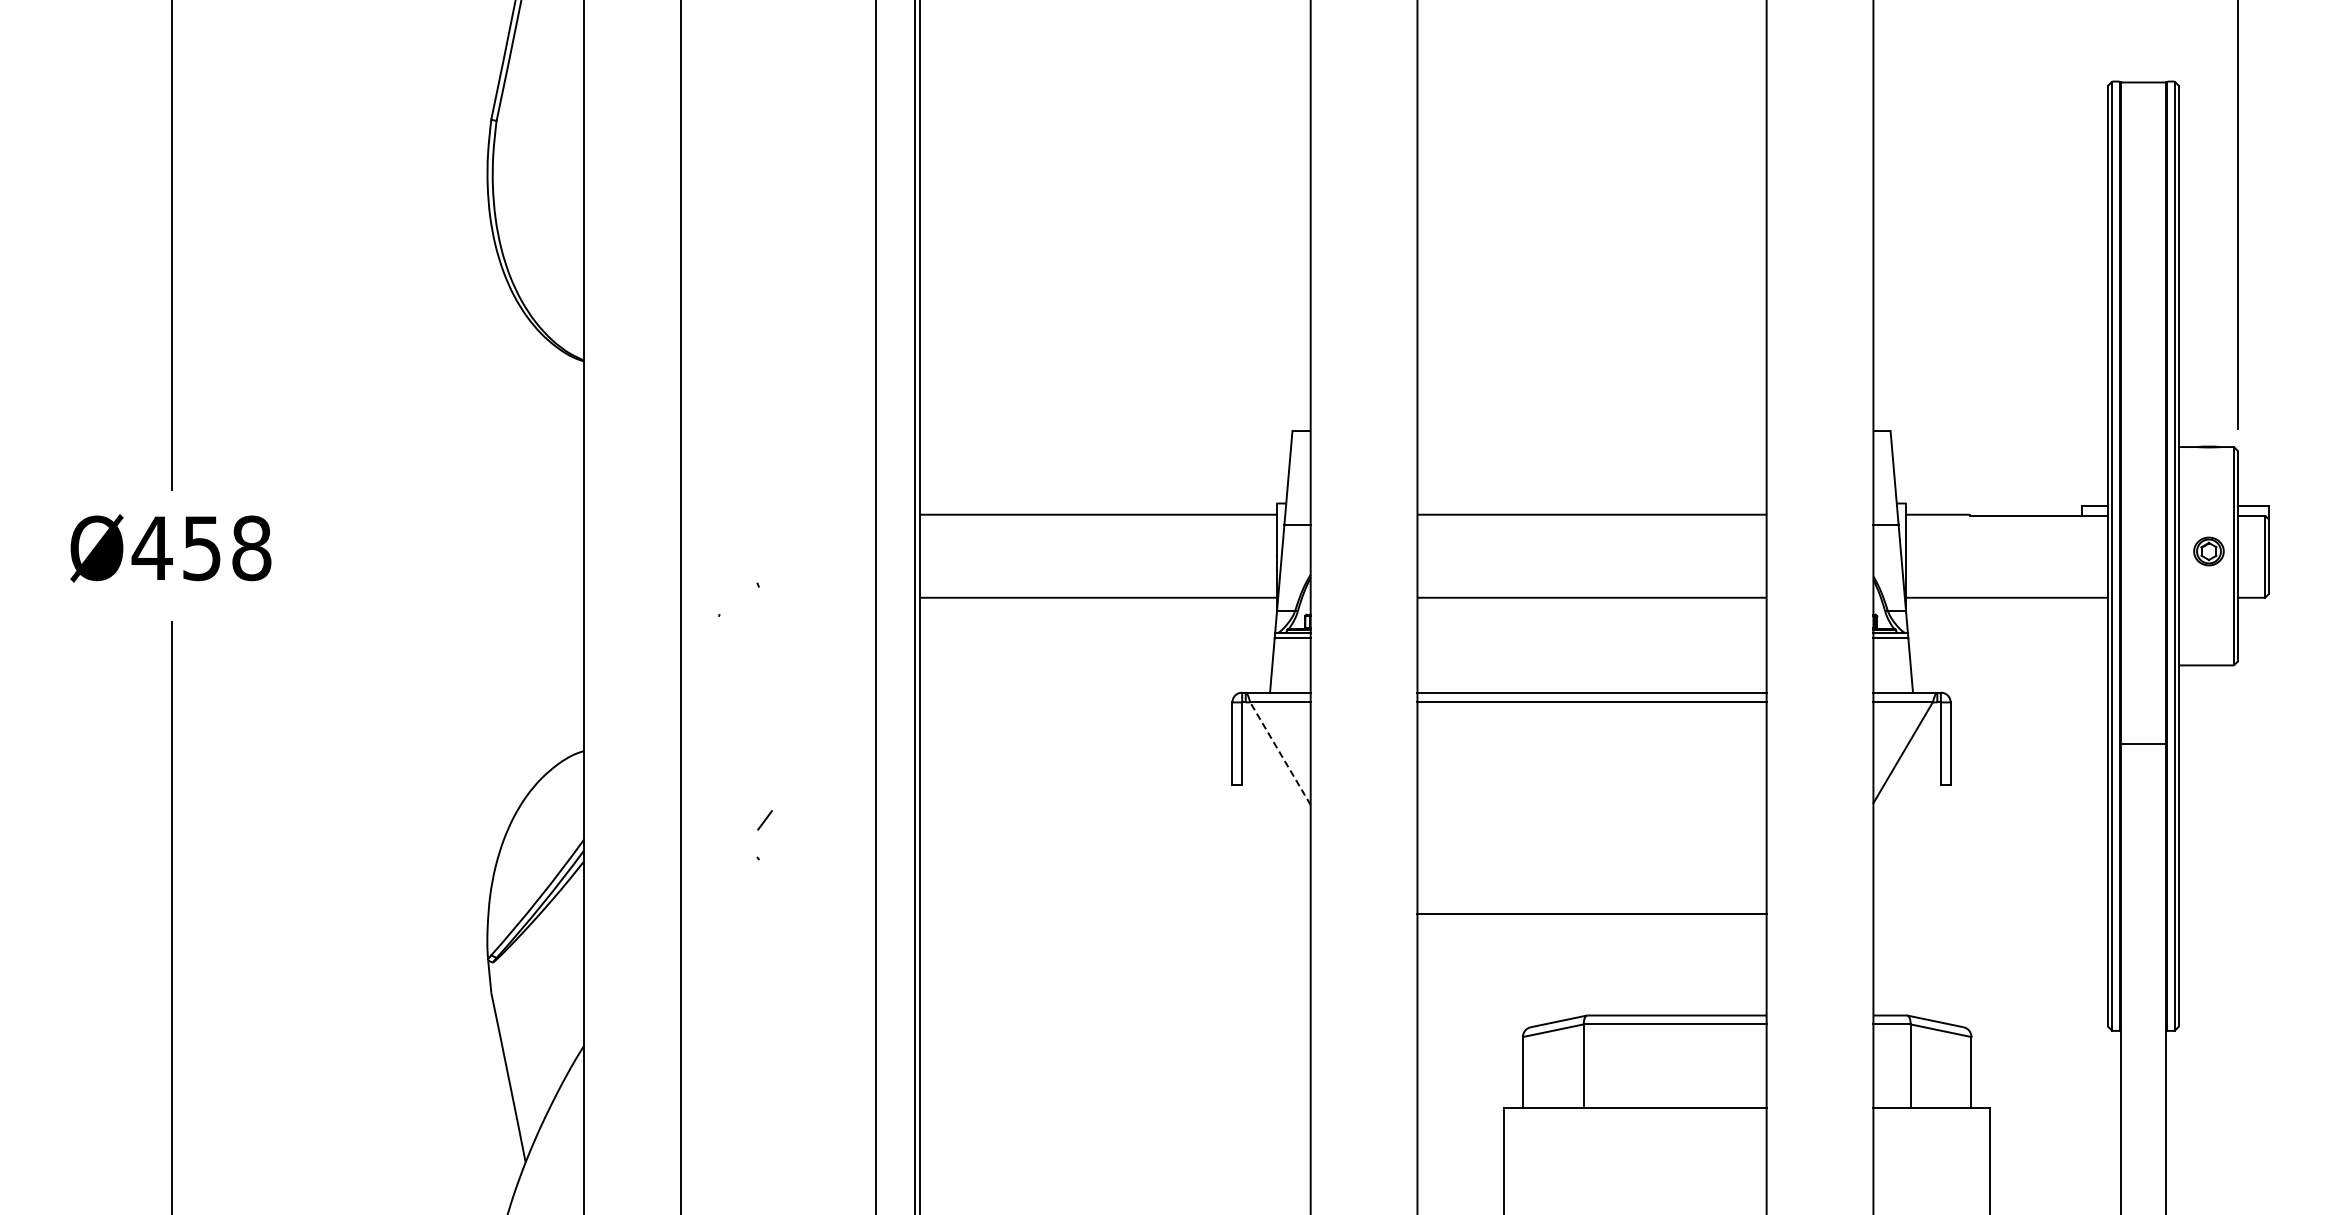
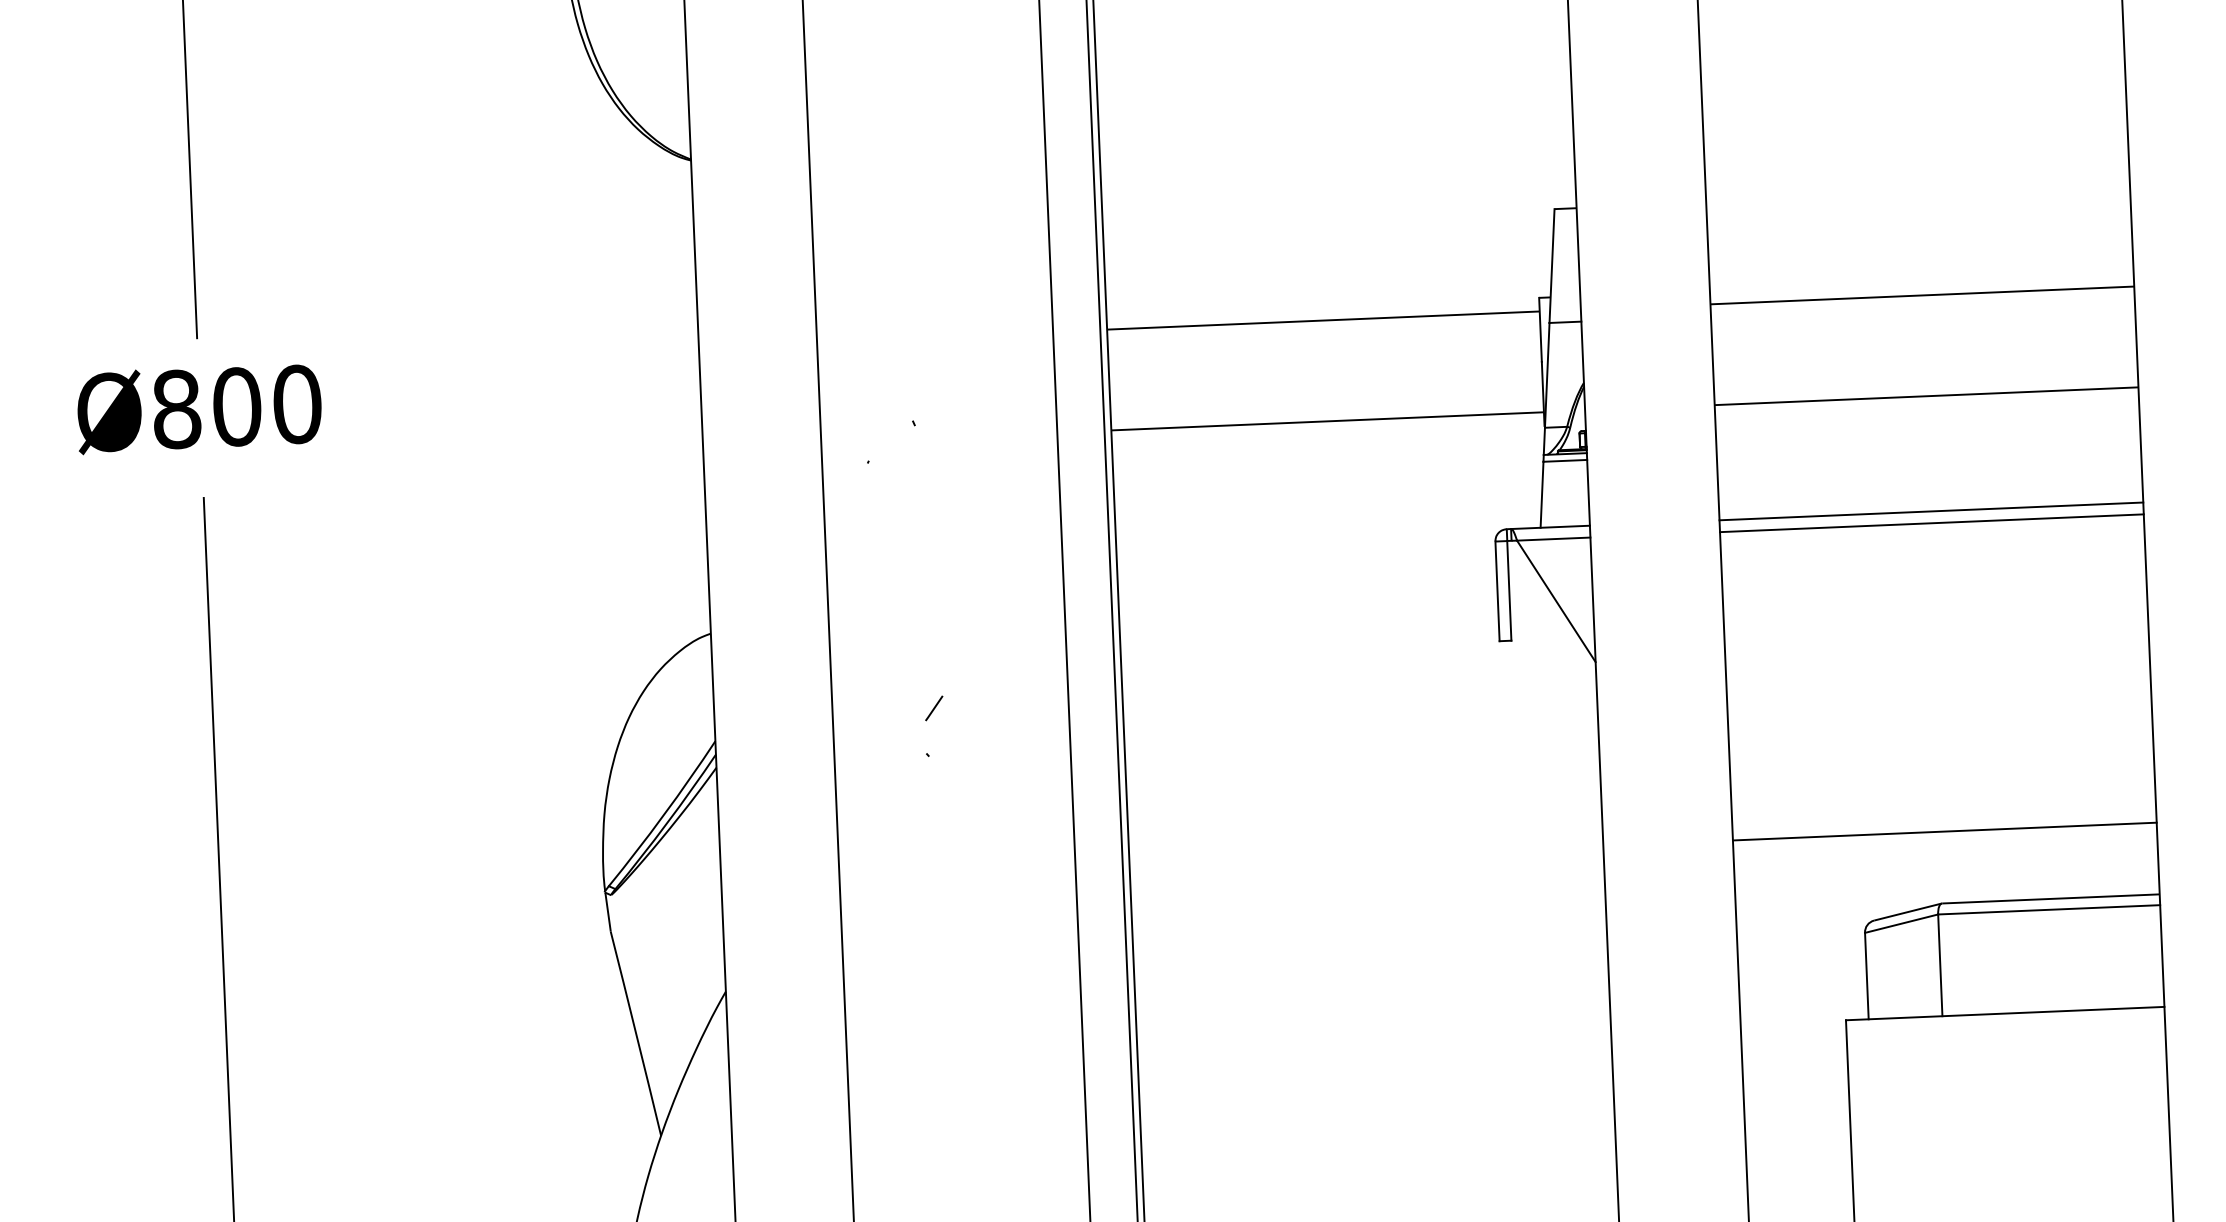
text: (201, 548) -> (236, 407), Ø458 -> Ø800
line: (1280, 753) -> (1556, 601), dashed -> solid
line: (1591, 914) -> (1944, 831), moved

